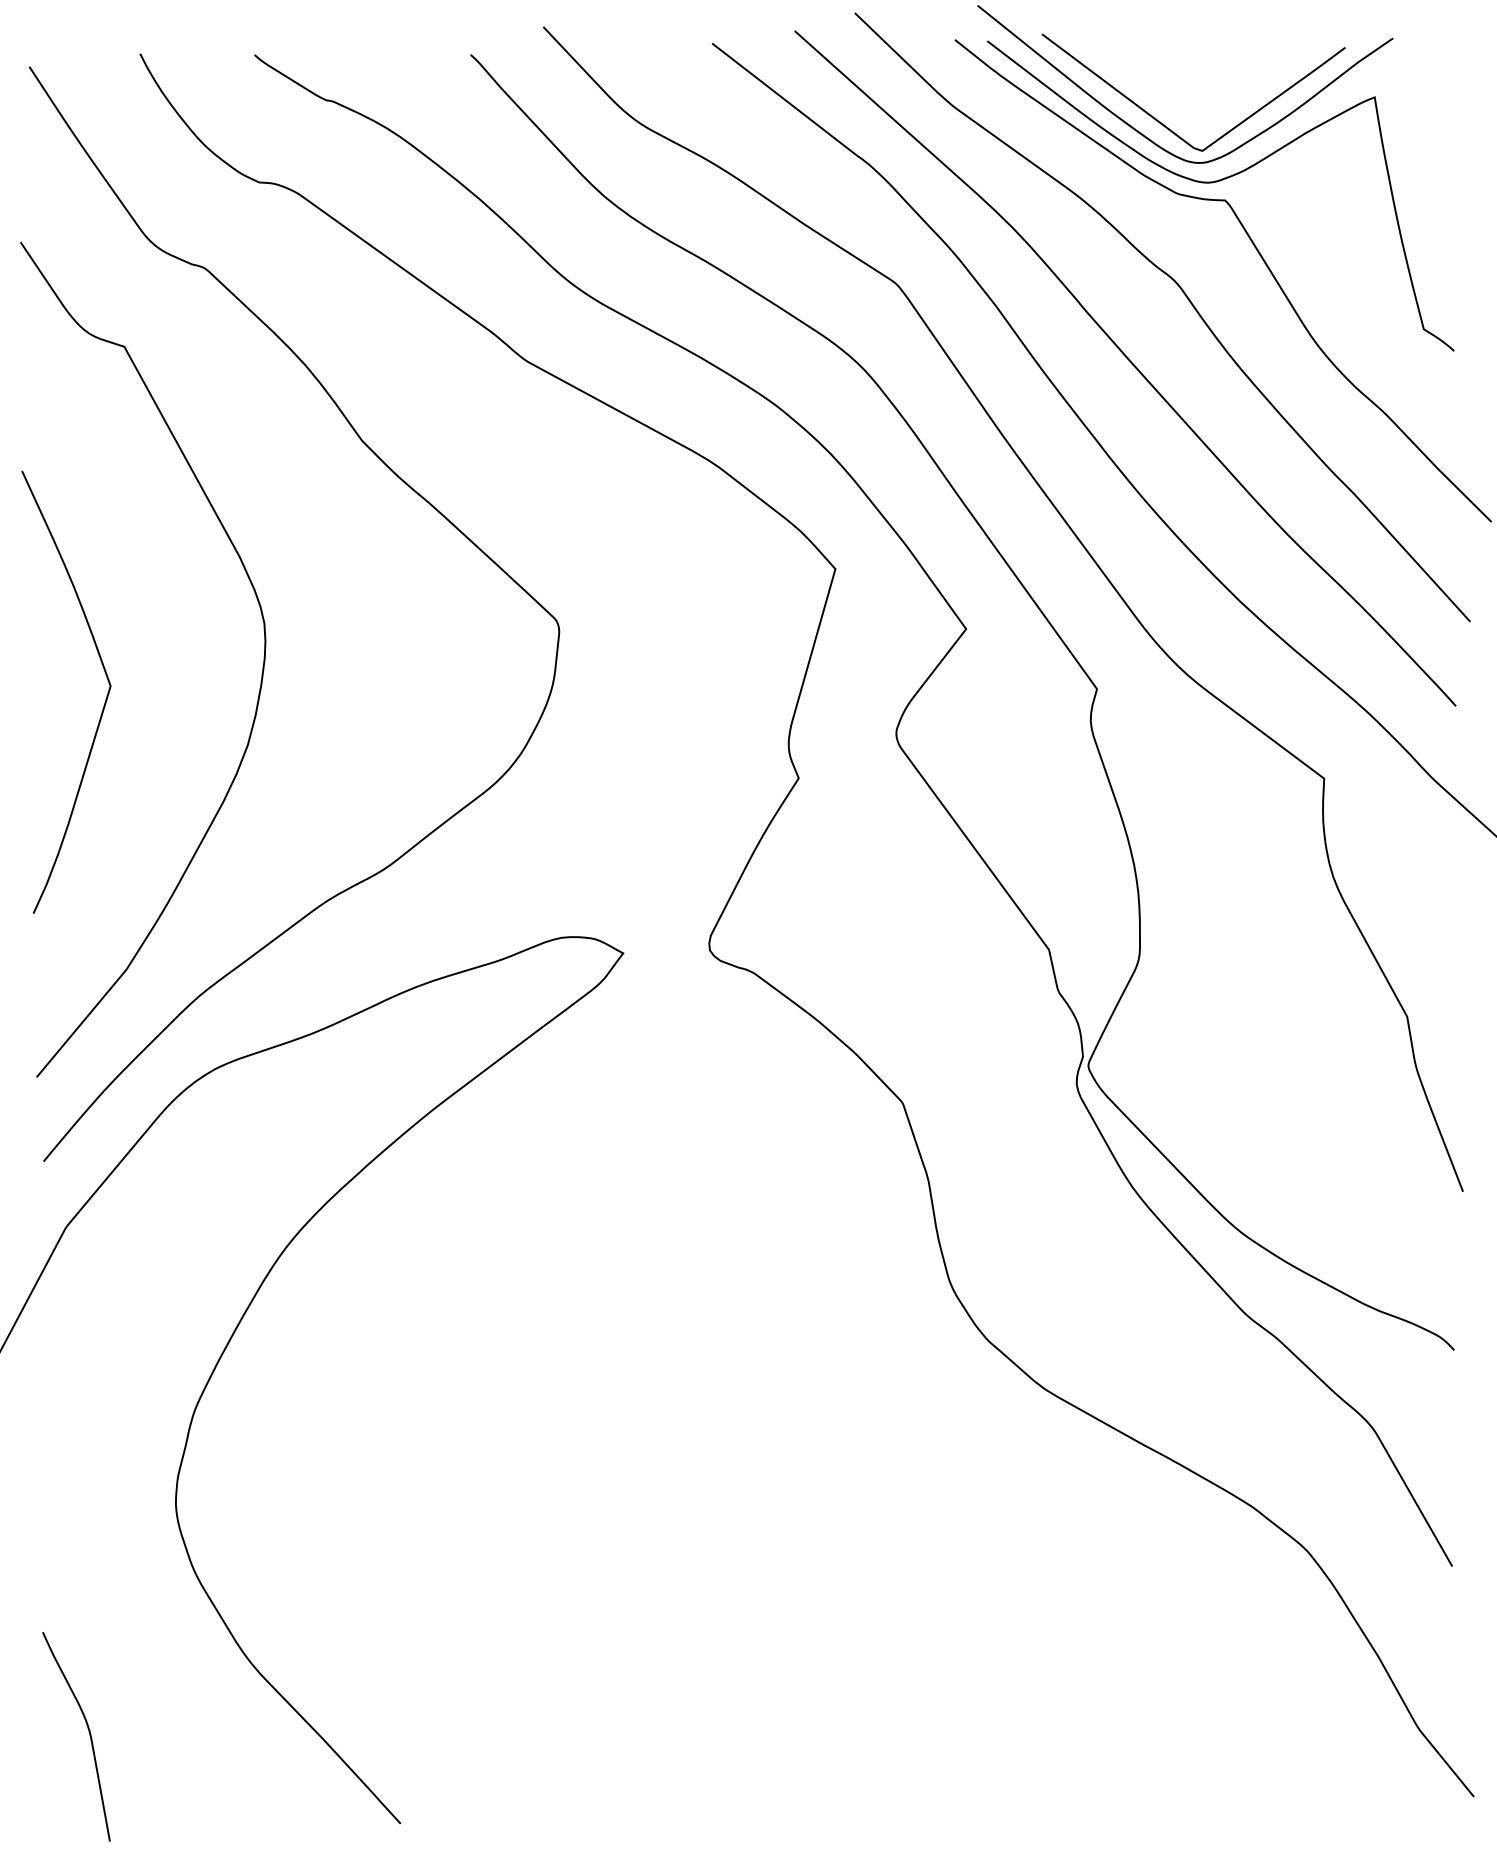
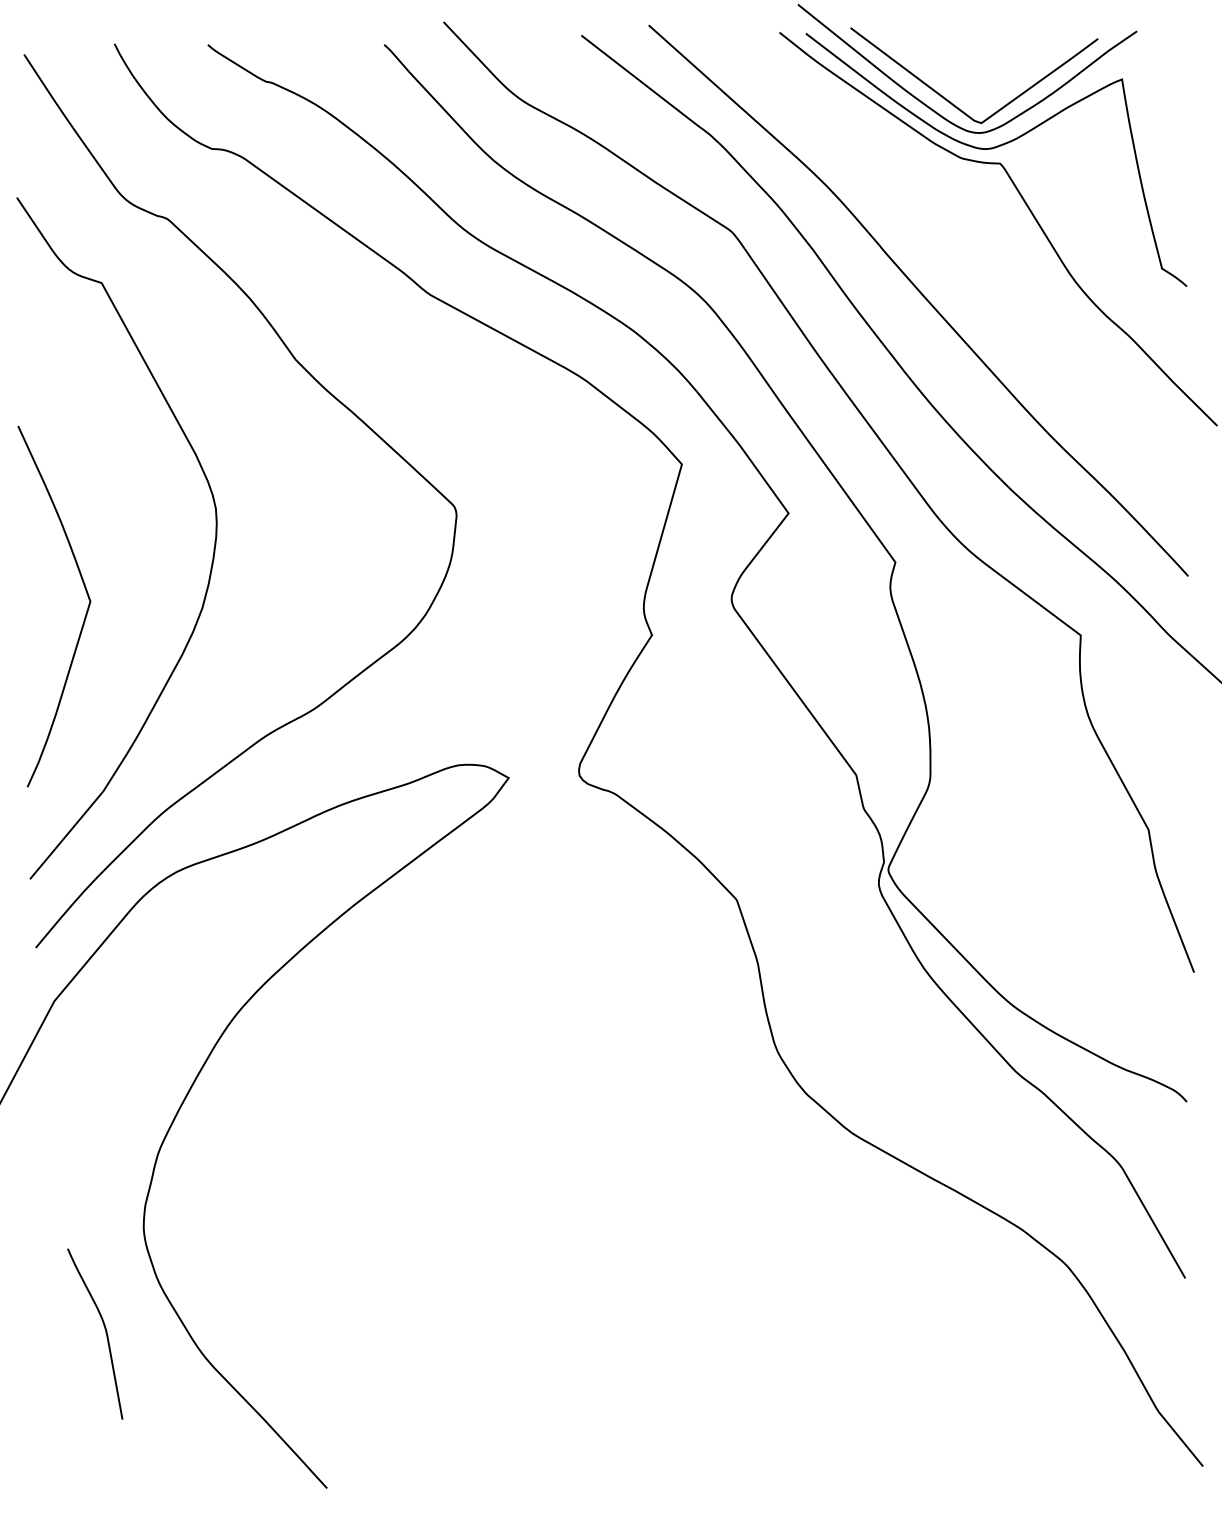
curve: (1187, 299) -> (969, 244), removed
curve: (104, 702) -> (85, 614), moved
curve: (88, 1731) -> (105, 1329), moved

